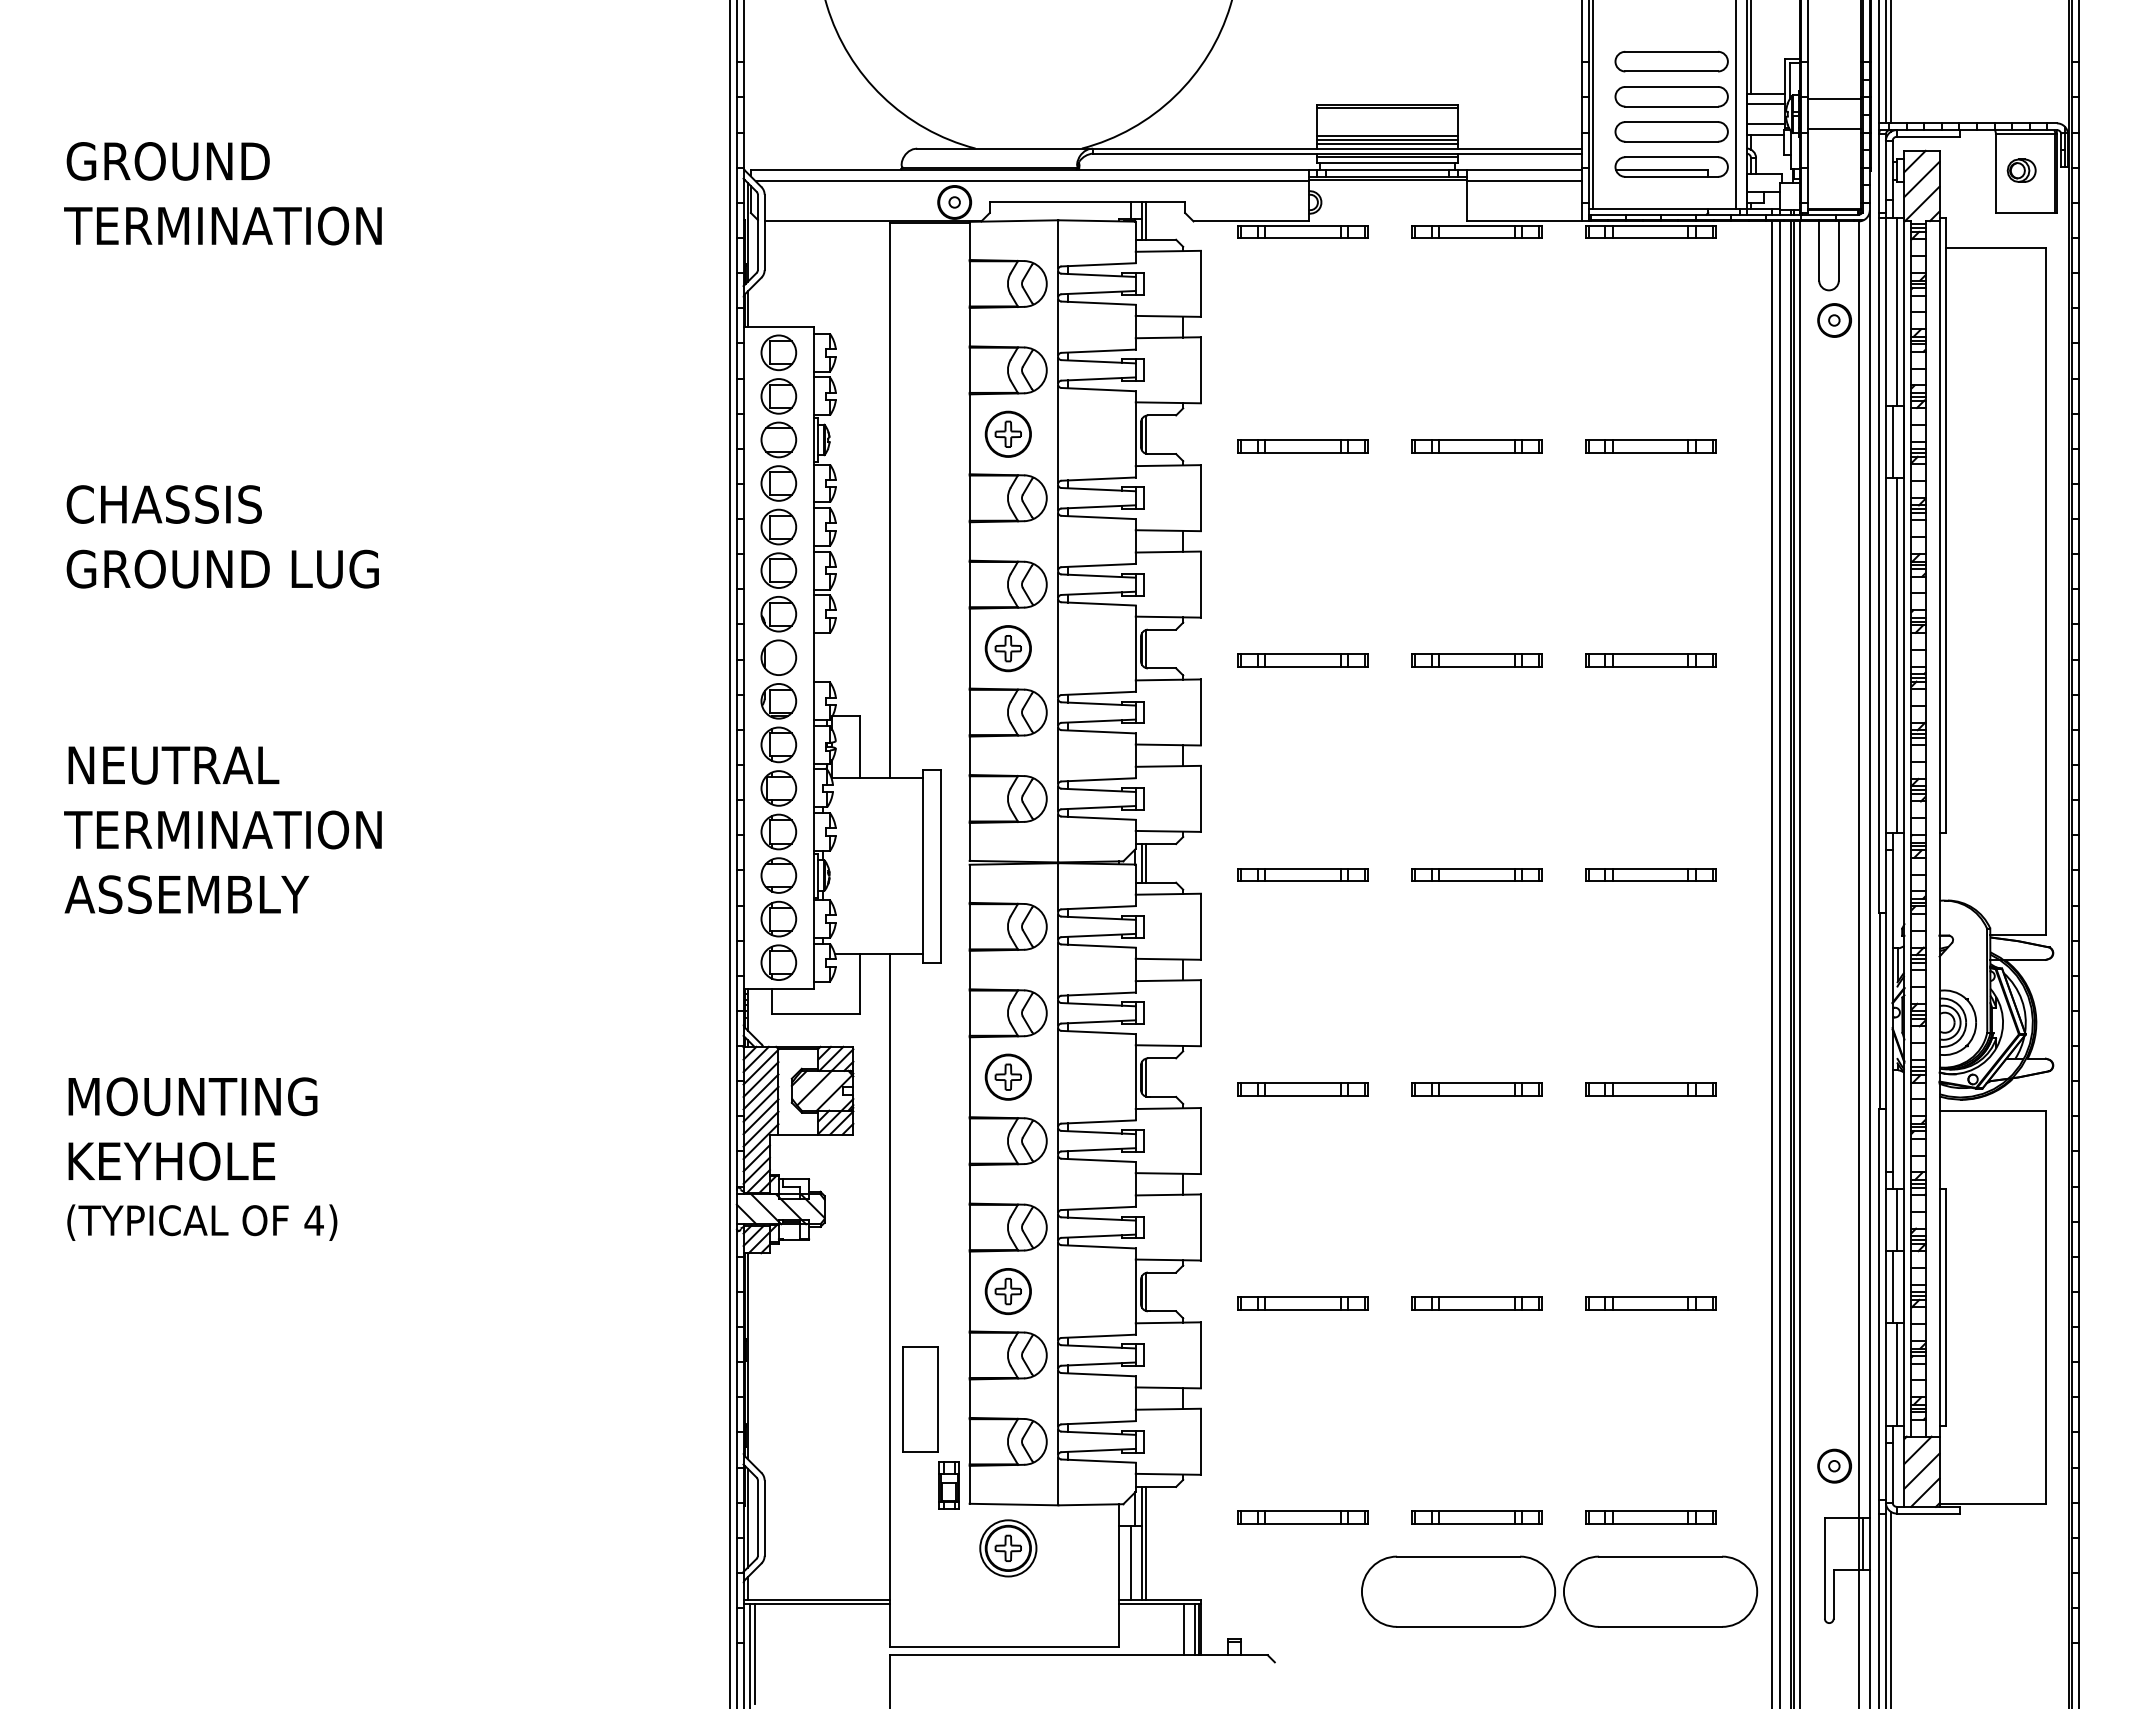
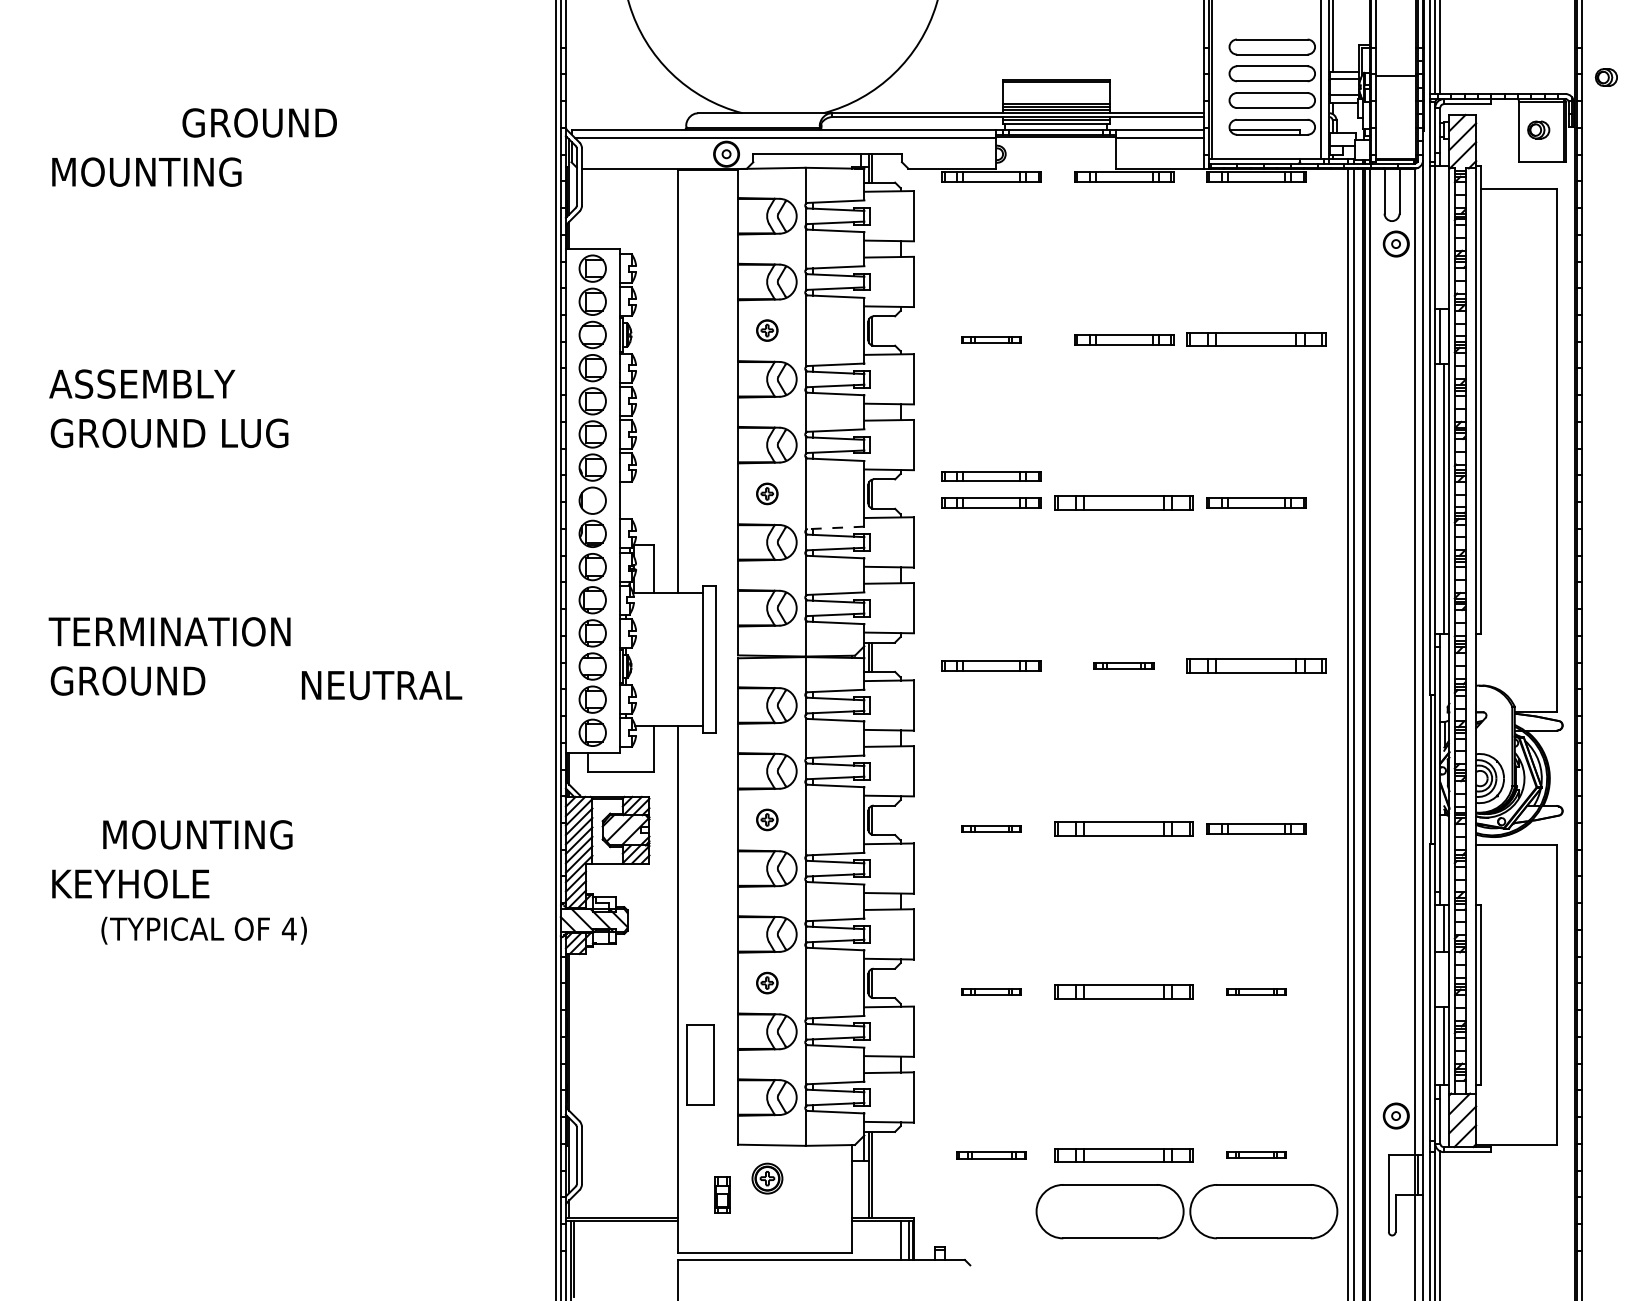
part: (2110, 101) -> (1606, 77), added
line: (1834, 129) -> (1396, 98), removed
text: (167, 161) -> (259, 123), moved
text: (222, 225) -> (169, 171), TERMINATION -> MOUNTING
line: (1896, 311) -> (1443, 237), removed
part: (1007, 433) -> (766, 330), size x0.6
part: (1302, 446) -> (991, 339), size x0.6
part: (1650, 446) -> (1256, 339), size x1.4
text: (186, 504) -> (141, 384), CHASSIS -> ASSEMBLY
part: (1302, 625) -> (991, 476), added
part: (1007, 648) -> (766, 493), size x0.6
part: (1476, 660) -> (1123, 502), size x1.4
line: (1098, 693) -> (836, 527), solid -> dashed
text: (173, 765) -> (381, 685), moved
part: (1476, 874) -> (1123, 665), size x0.6
part: (1650, 874) -> (1256, 665), size x1.4
text: (186, 894) -> (141, 680), ASSEMBLY -> GROUND
part: (1007, 1076) -> (766, 819), size x0.6
part: (1302, 1089) -> (991, 829), size x0.6
part: (1476, 1089) -> (1123, 829), size x1.4
text: (192, 1096) -> (197, 834), moved
text: (202, 1222) -> (204, 930), moved
line: (1892, 1286) -> (1440, 979), removed
part: (1007, 1291) -> (766, 983), size x0.6
part: (1302, 1303) -> (991, 992), size x0.6
part: (1476, 1303) -> (1123, 992), size x1.4
part: (1650, 1303) -> (1256, 992), size x0.6
part: (948, 1485) -> (721, 1195), moved
part: (1302, 1517) -> (991, 1155), size x0.7
part: (1476, 1517) -> (1123, 1155), size x1.4
part: (1650, 1517) -> (1256, 1155), size x0.6
part: (1008, 1548) -> (767, 1178), size x0.7
line: (1130, 1562) -> (860, 1189), removed

